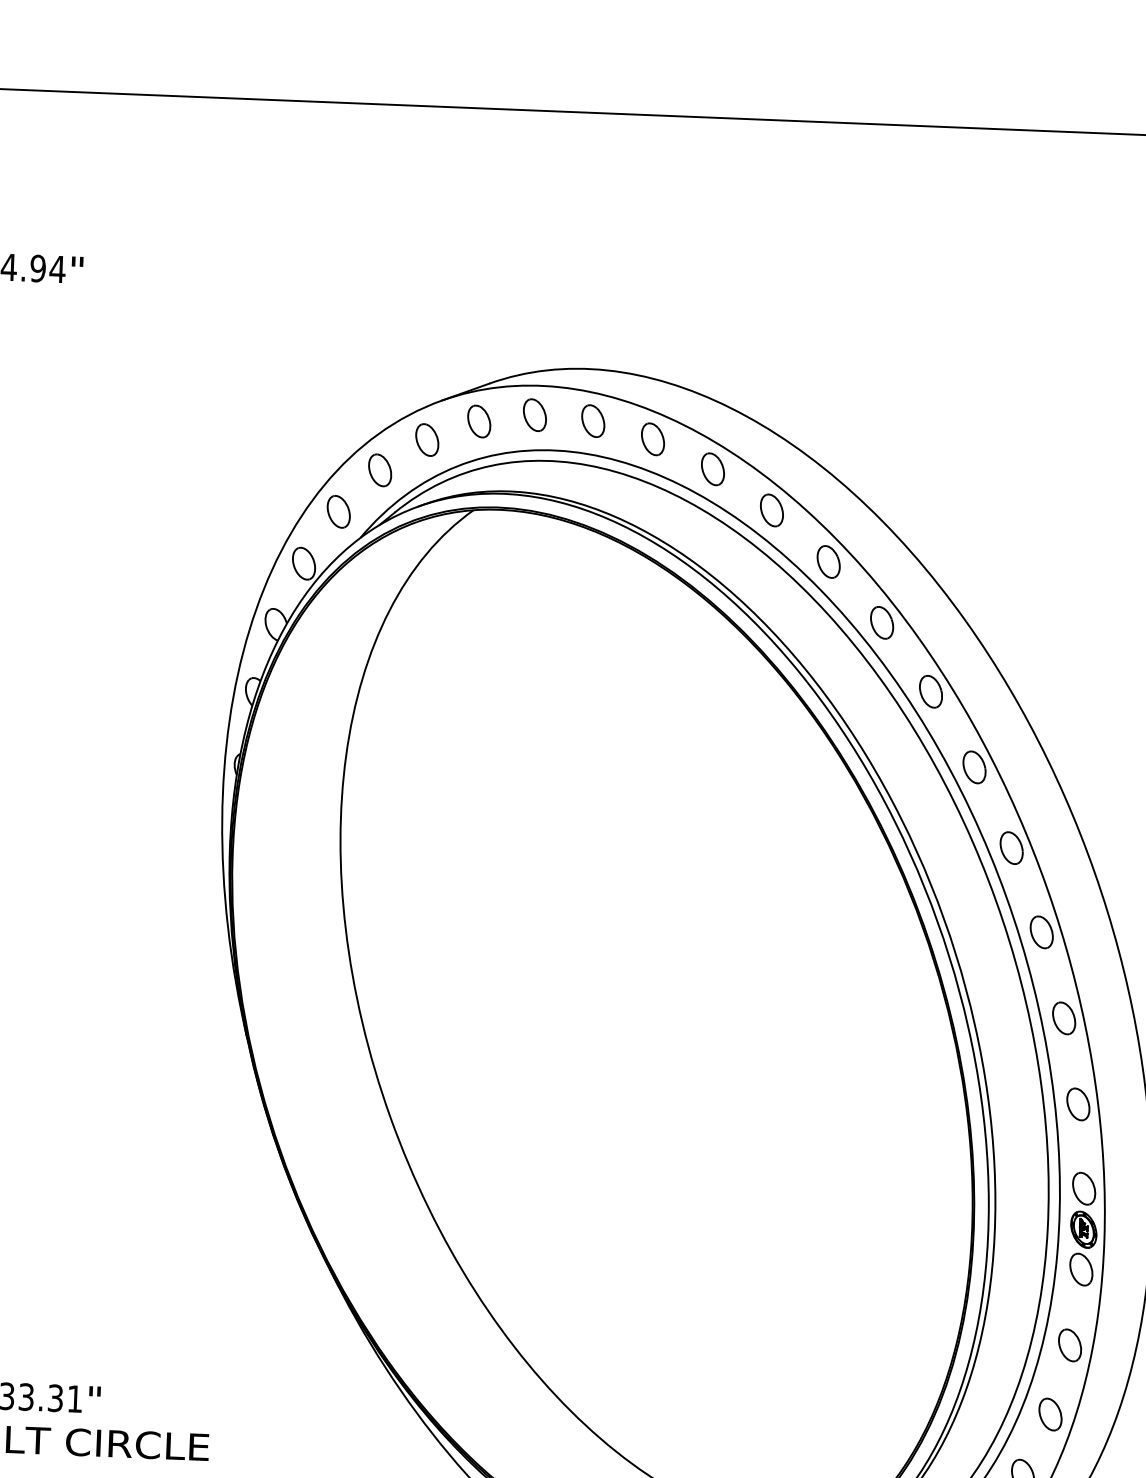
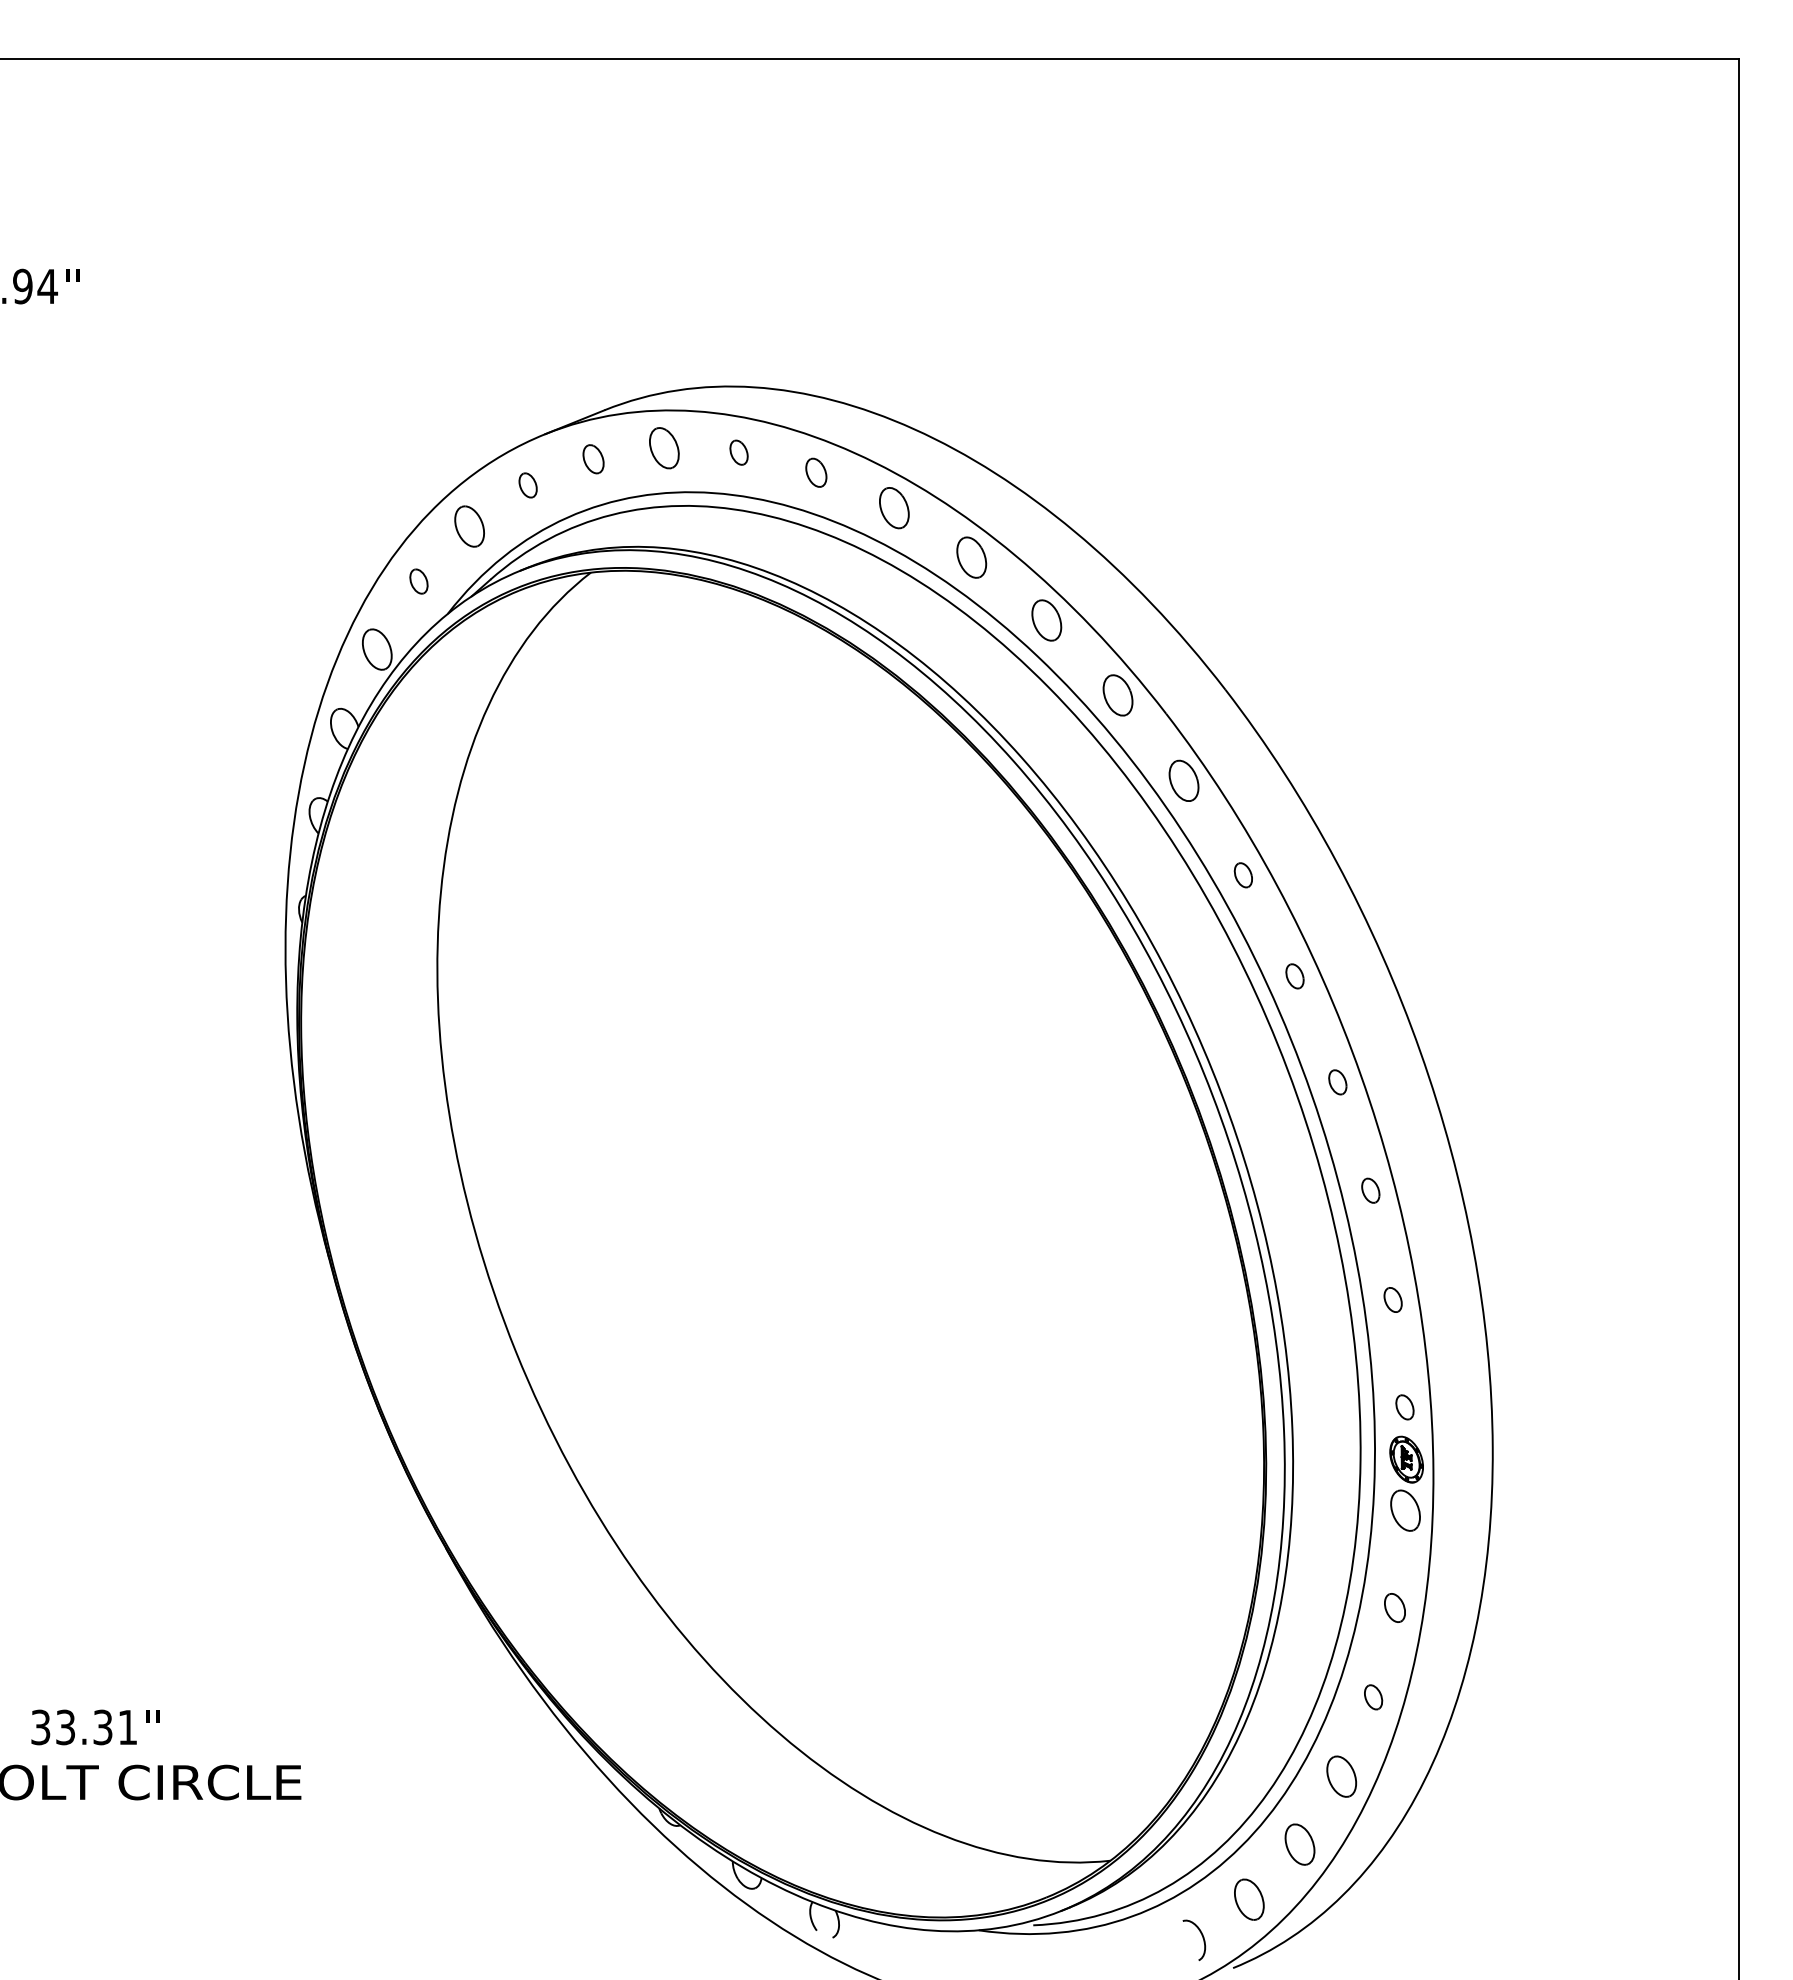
part: (592, 420) -> (738, 452), size x0.6
part: (479, 421) -> (593, 459), size x0.7
part: (653, 438) -> (816, 472), size x0.7
part: (426, 440) -> (527, 485), size x0.6
part: (338, 511) -> (418, 581), size x0.6
part: (974, 767) -> (1243, 875), size x0.6
part: (1011, 848) -> (1294, 976), size x0.6
part: (1041, 932) -> (1337, 1082), size x0.6
part: (1064, 1018) -> (1370, 1190), size x0.6
part: (1077, 1104) -> (1392, 1299), size x0.6
part: (1083, 1188) -> (1404, 1407), size x0.6
part: (1069, 1345) -> (1394, 1607), size x0.7
part: (1050, 1414) -> (1373, 1697), size x0.6

